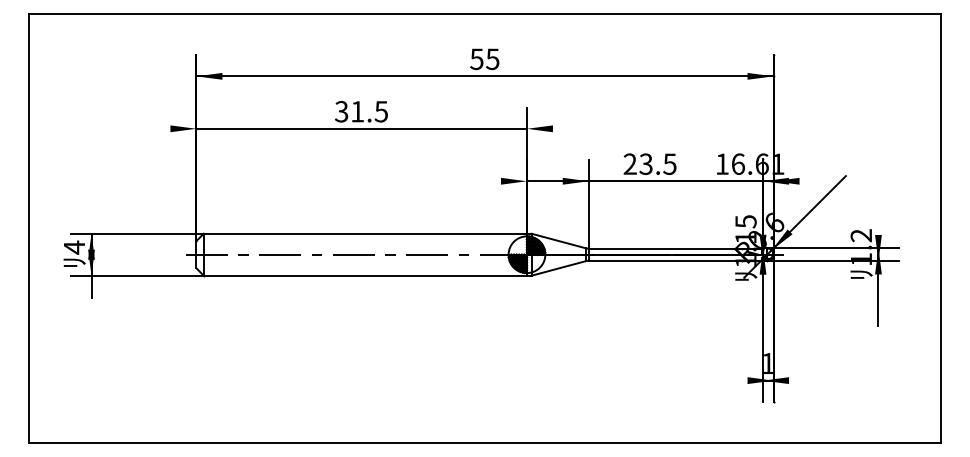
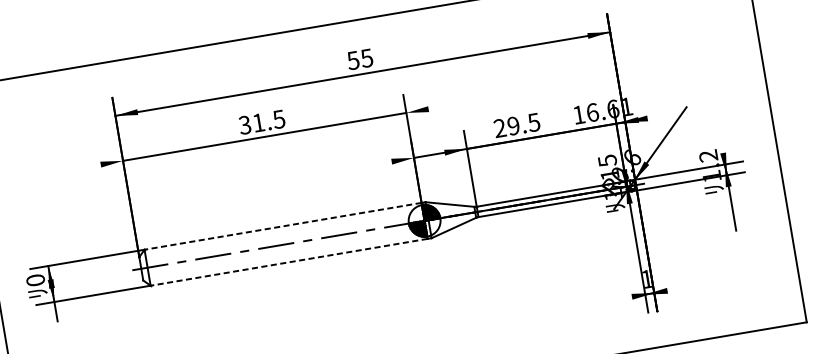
text: (645, 163) -> (513, 125), 23.5 -> 29.5
line: (365, 233) -> (283, 226), solid -> dashed
text: (74, 247) -> (35, 280), 4 -> 0
line: (365, 275) -> (289, 262), solid -> dashed

